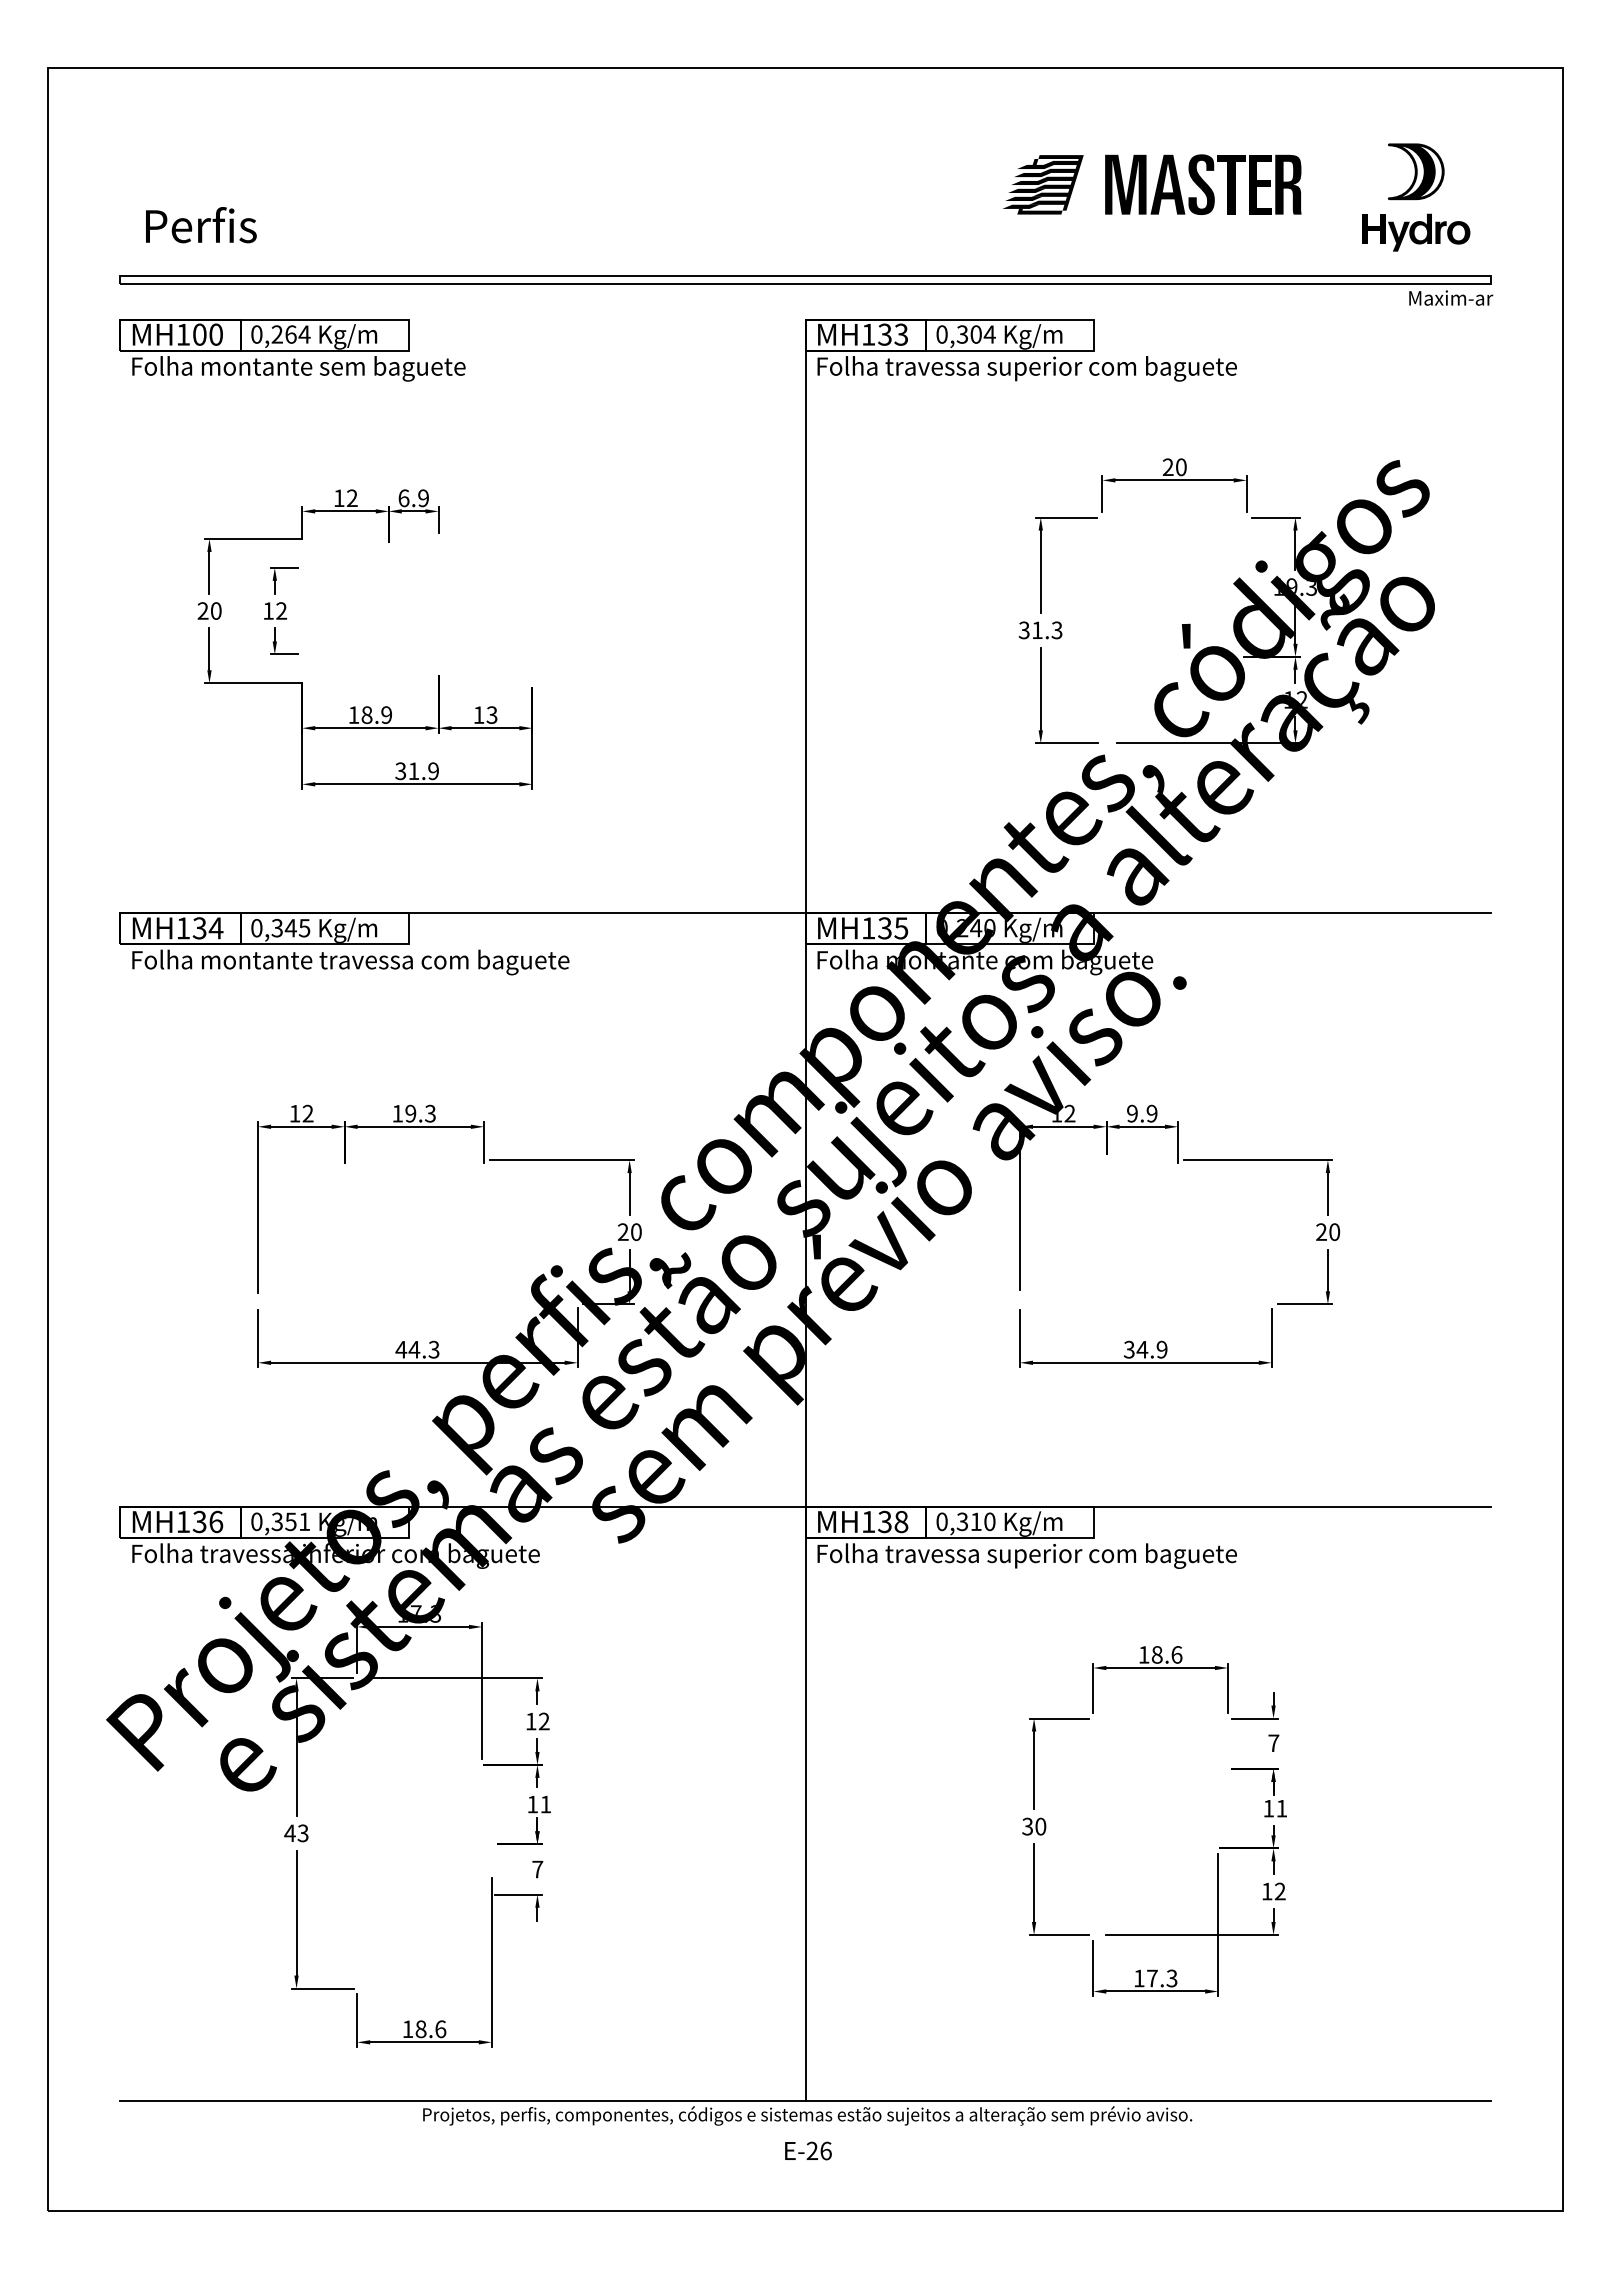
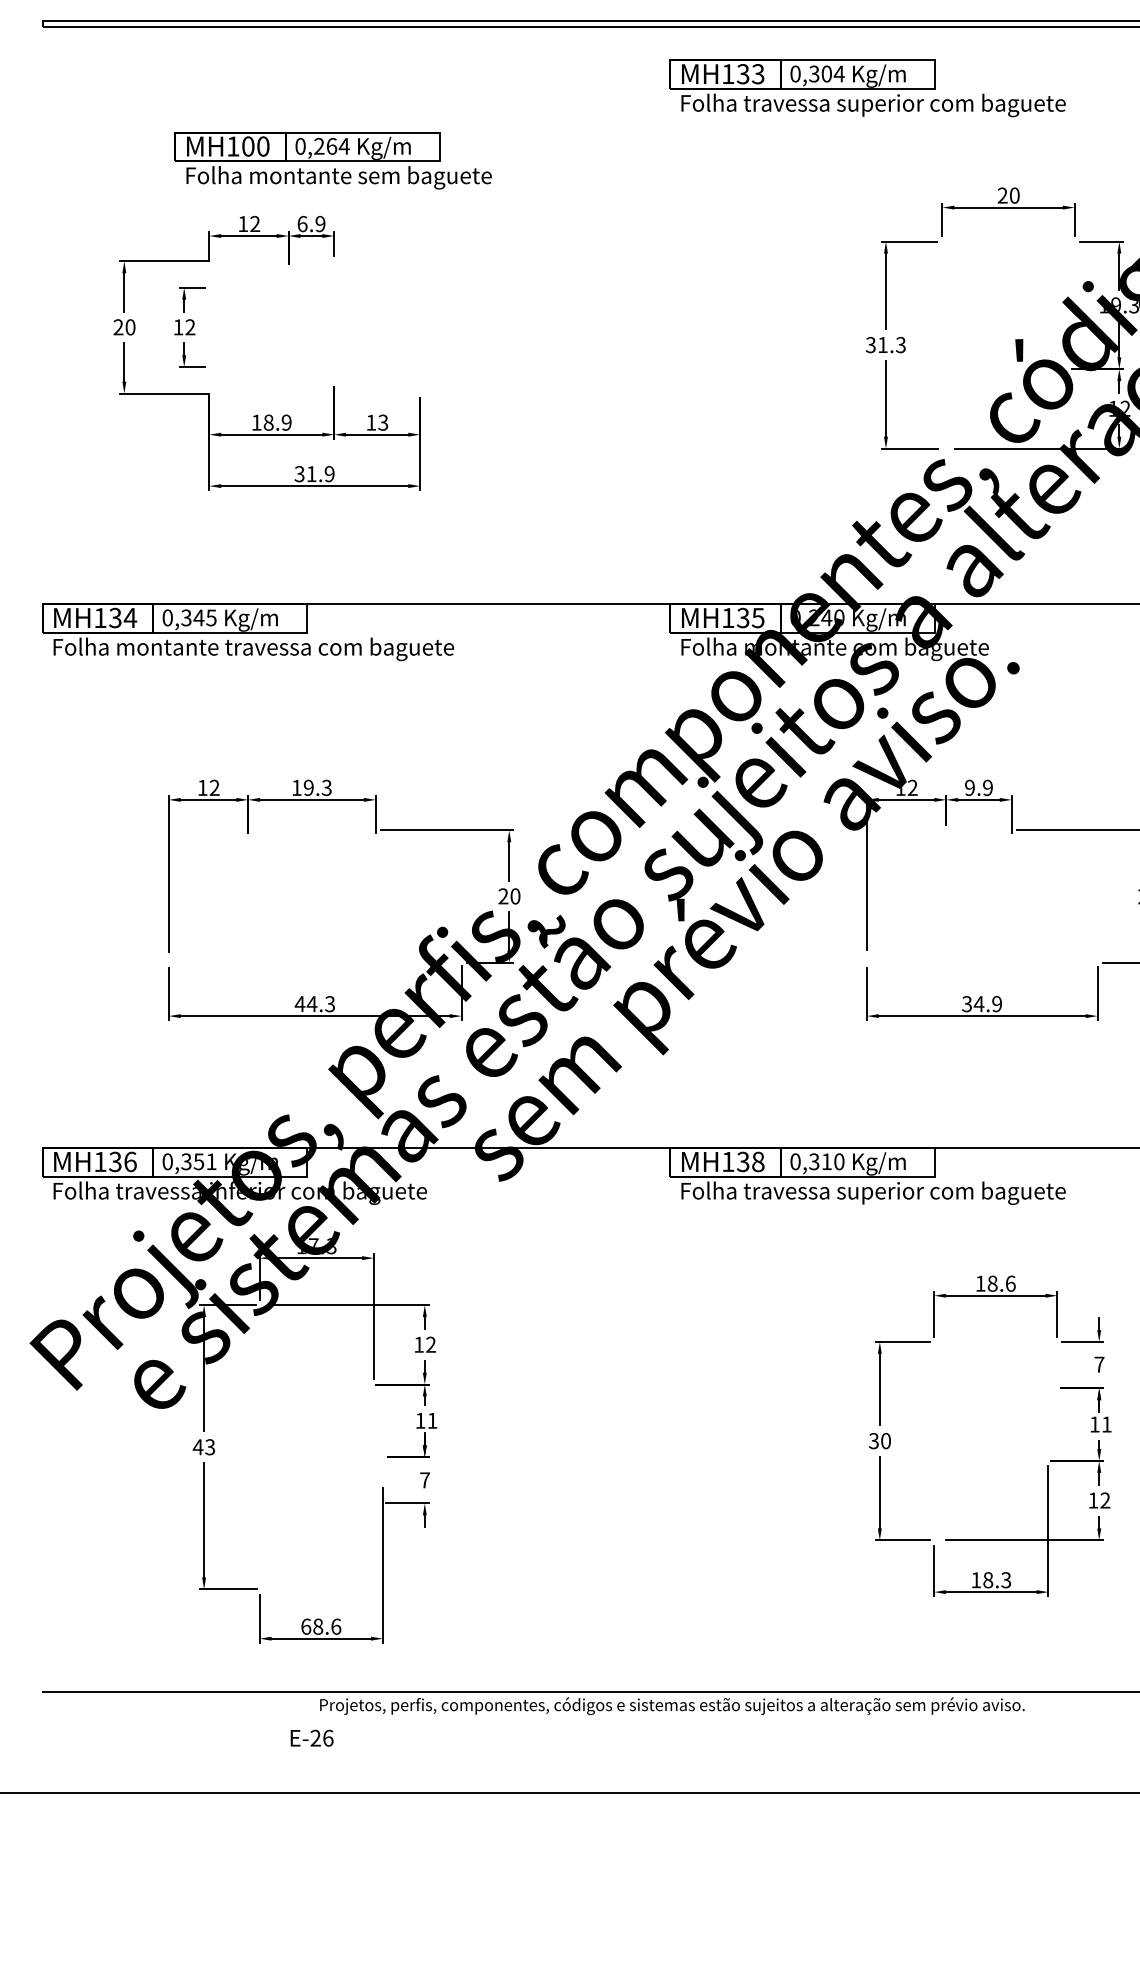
part: (292, 350) -> (333, 161), moved
line: (805, 1209) -> (670, 875), removed
text: (1152, 1978) -> (988, 1580), 17.3 -> 18.3
text: (407, 2029) -> (305, 1626), 18.6 -> 68.6
text: (808, 2150) -> (312, 1737), moved

